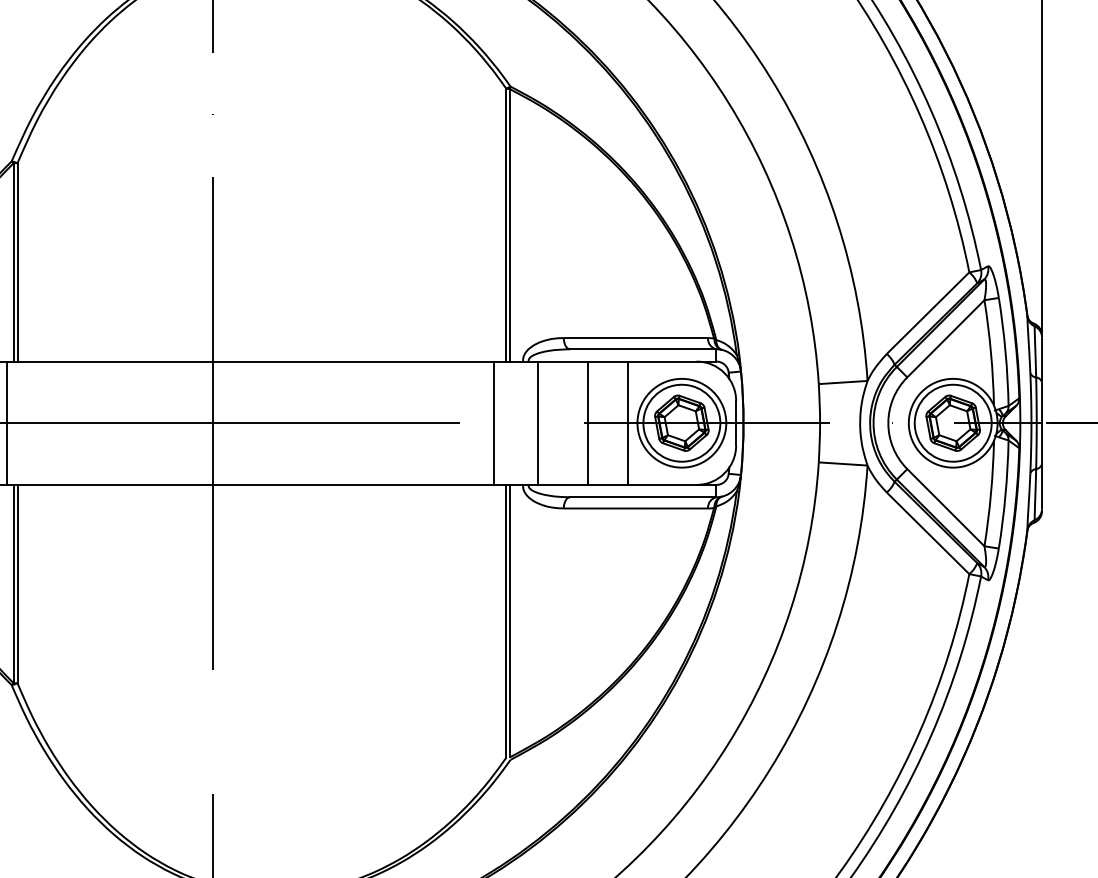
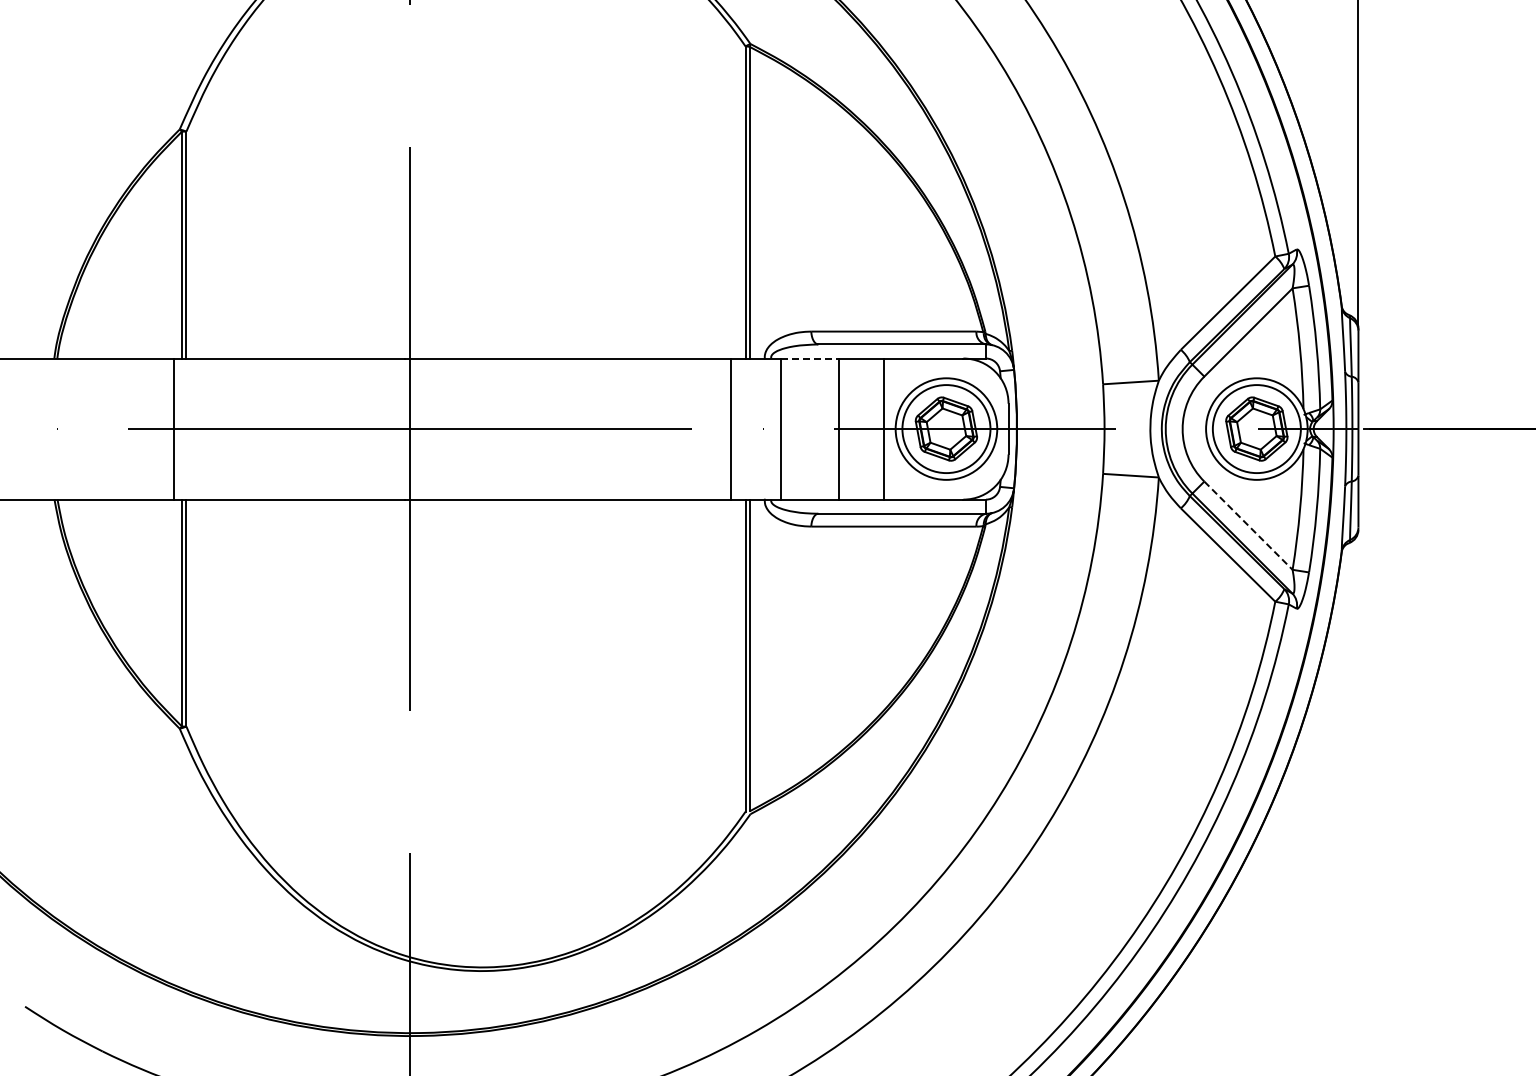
line: (563, 361) -> (810, 358), solid -> dashed
line: (945, 508) -> (1248, 526), solid -> dashed

